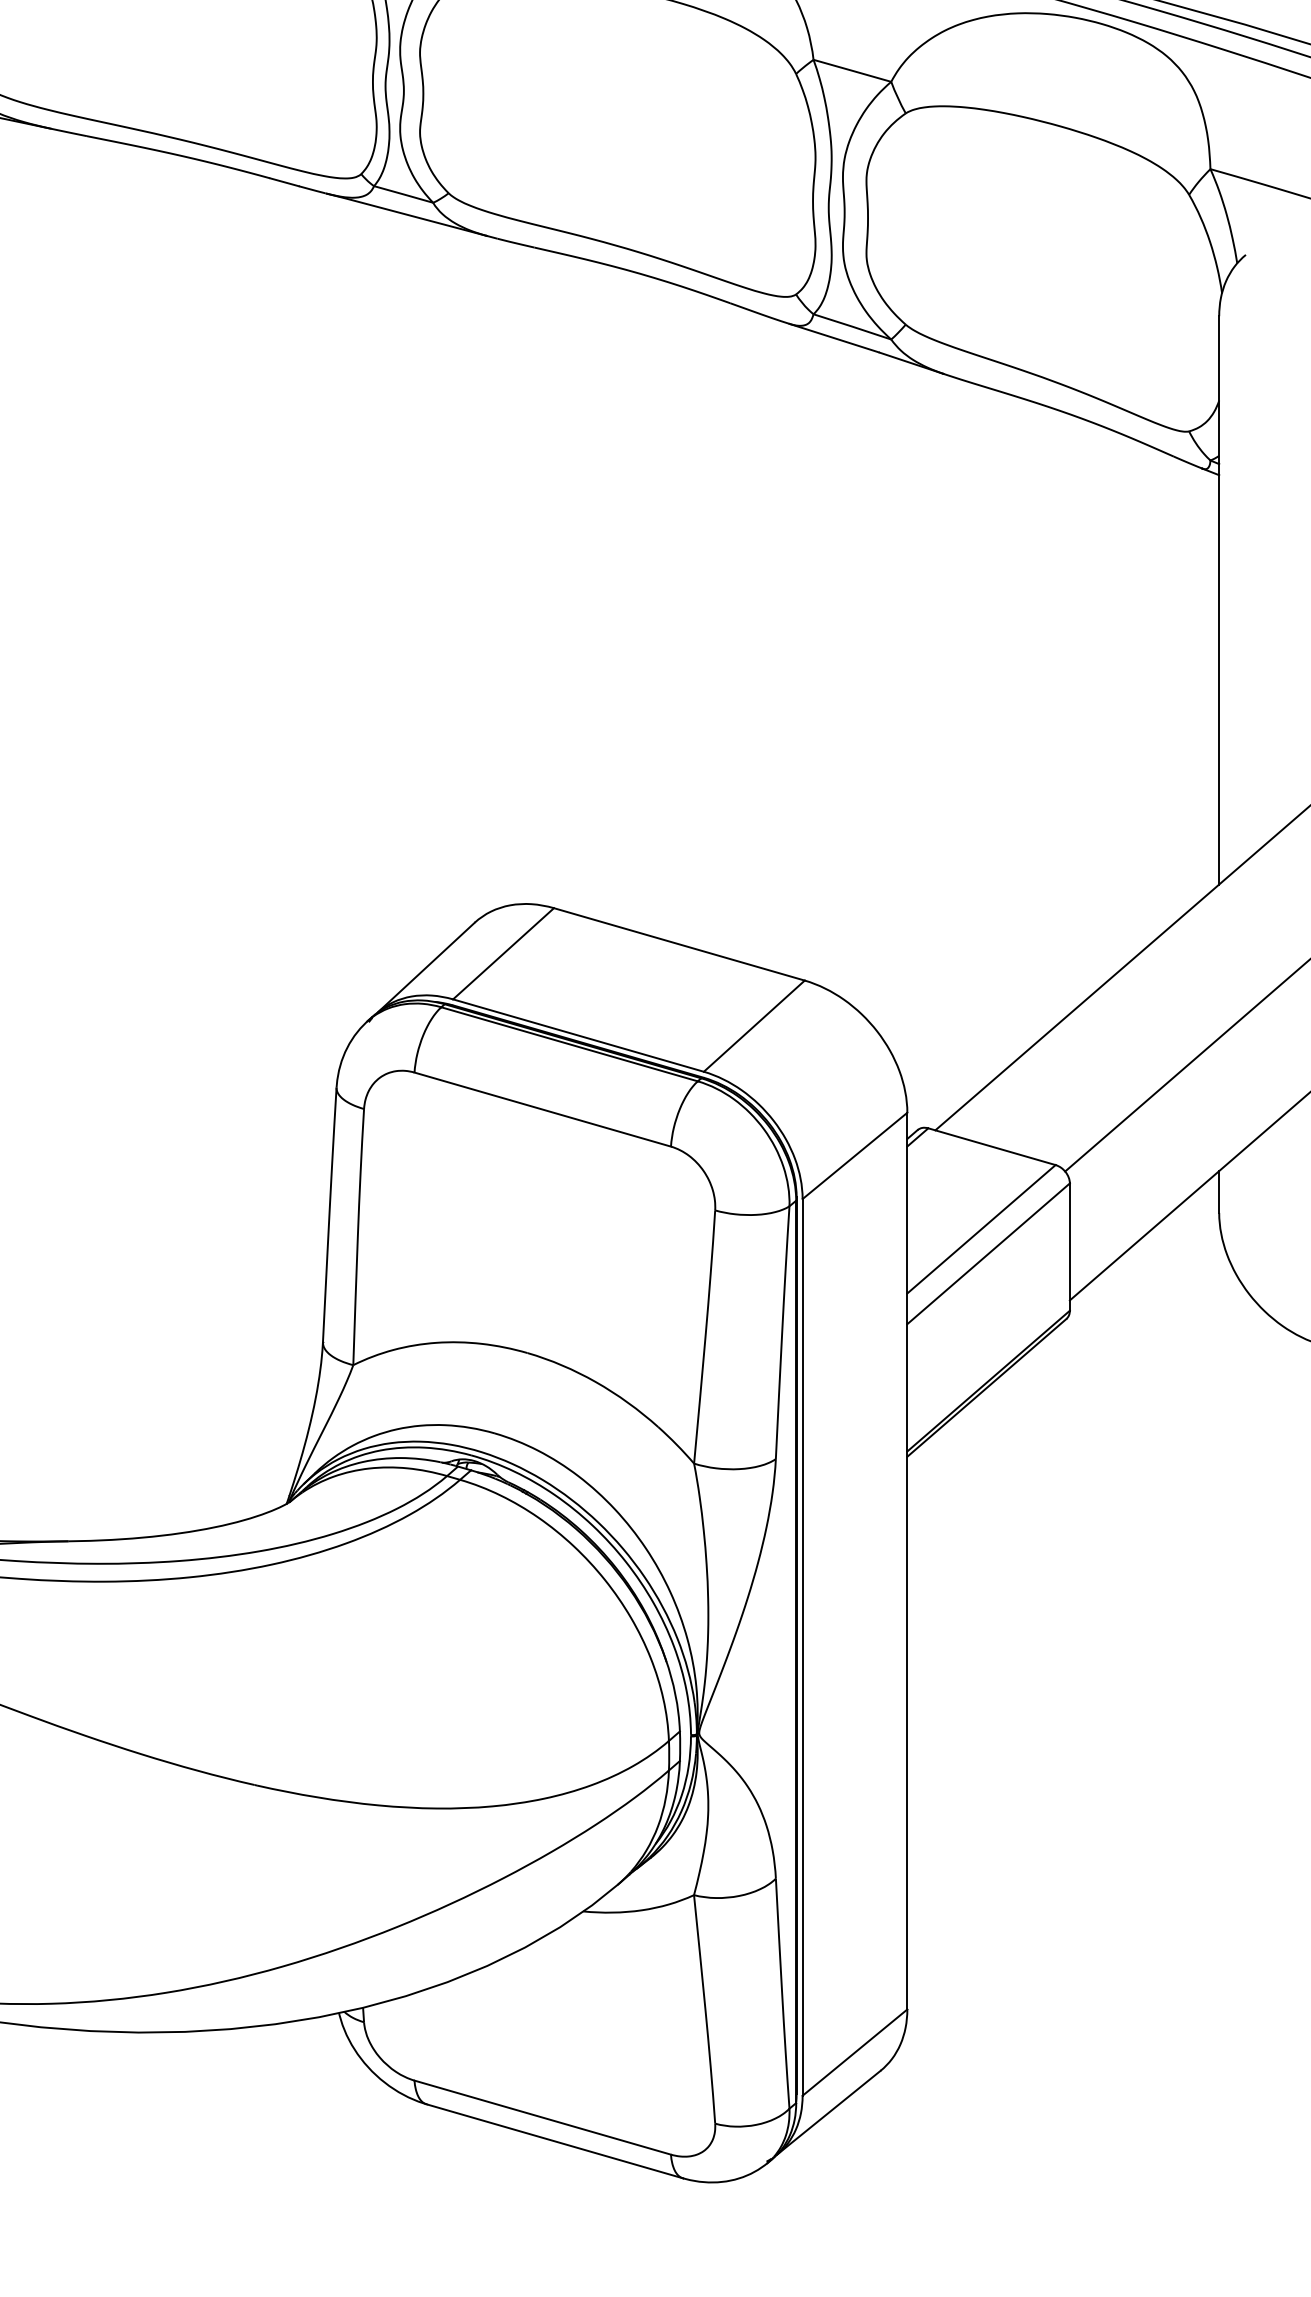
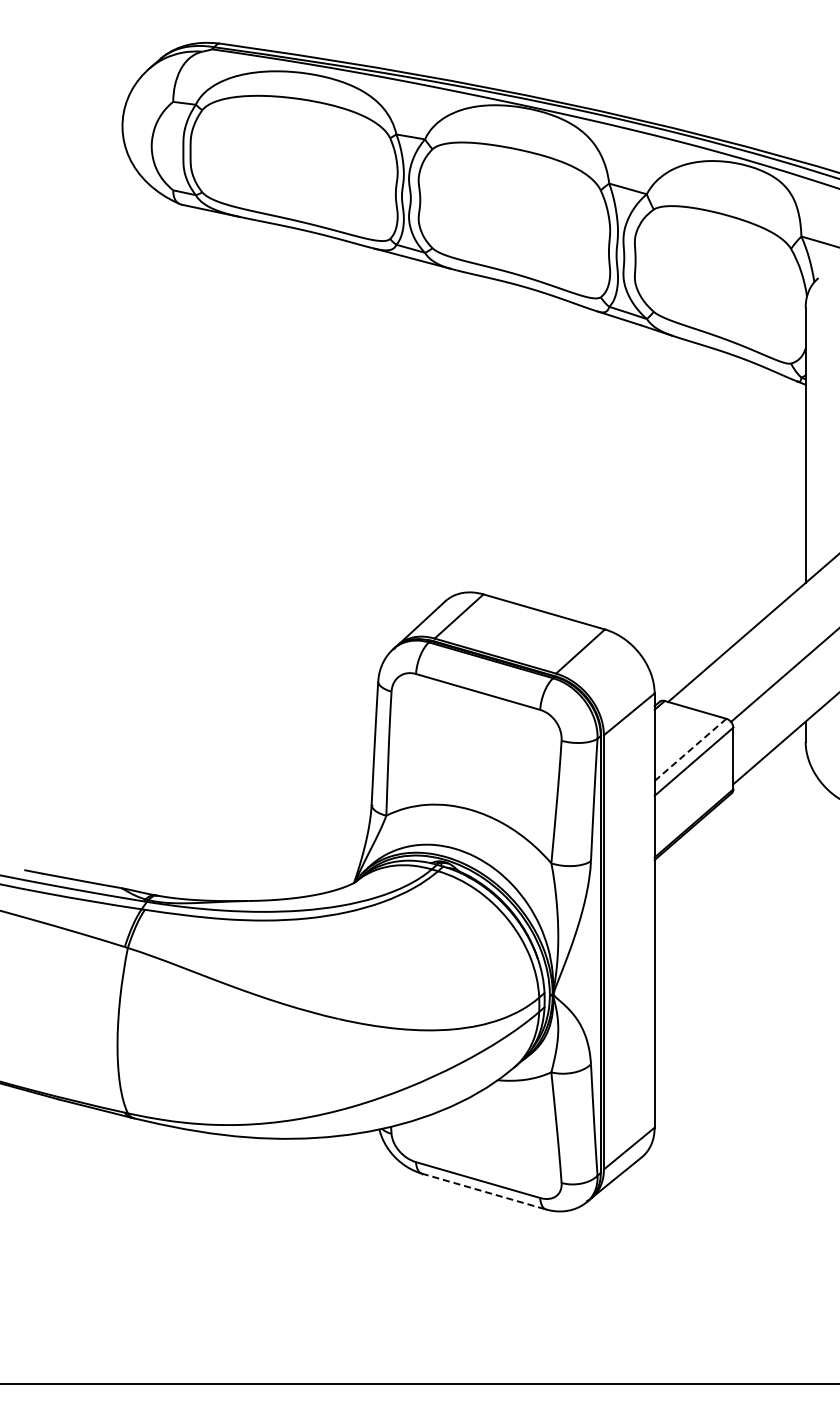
line: (981, 1228) -> (690, 749), solid -> dashed
line: (553, 2141) -> (483, 1191), solid -> dashed

